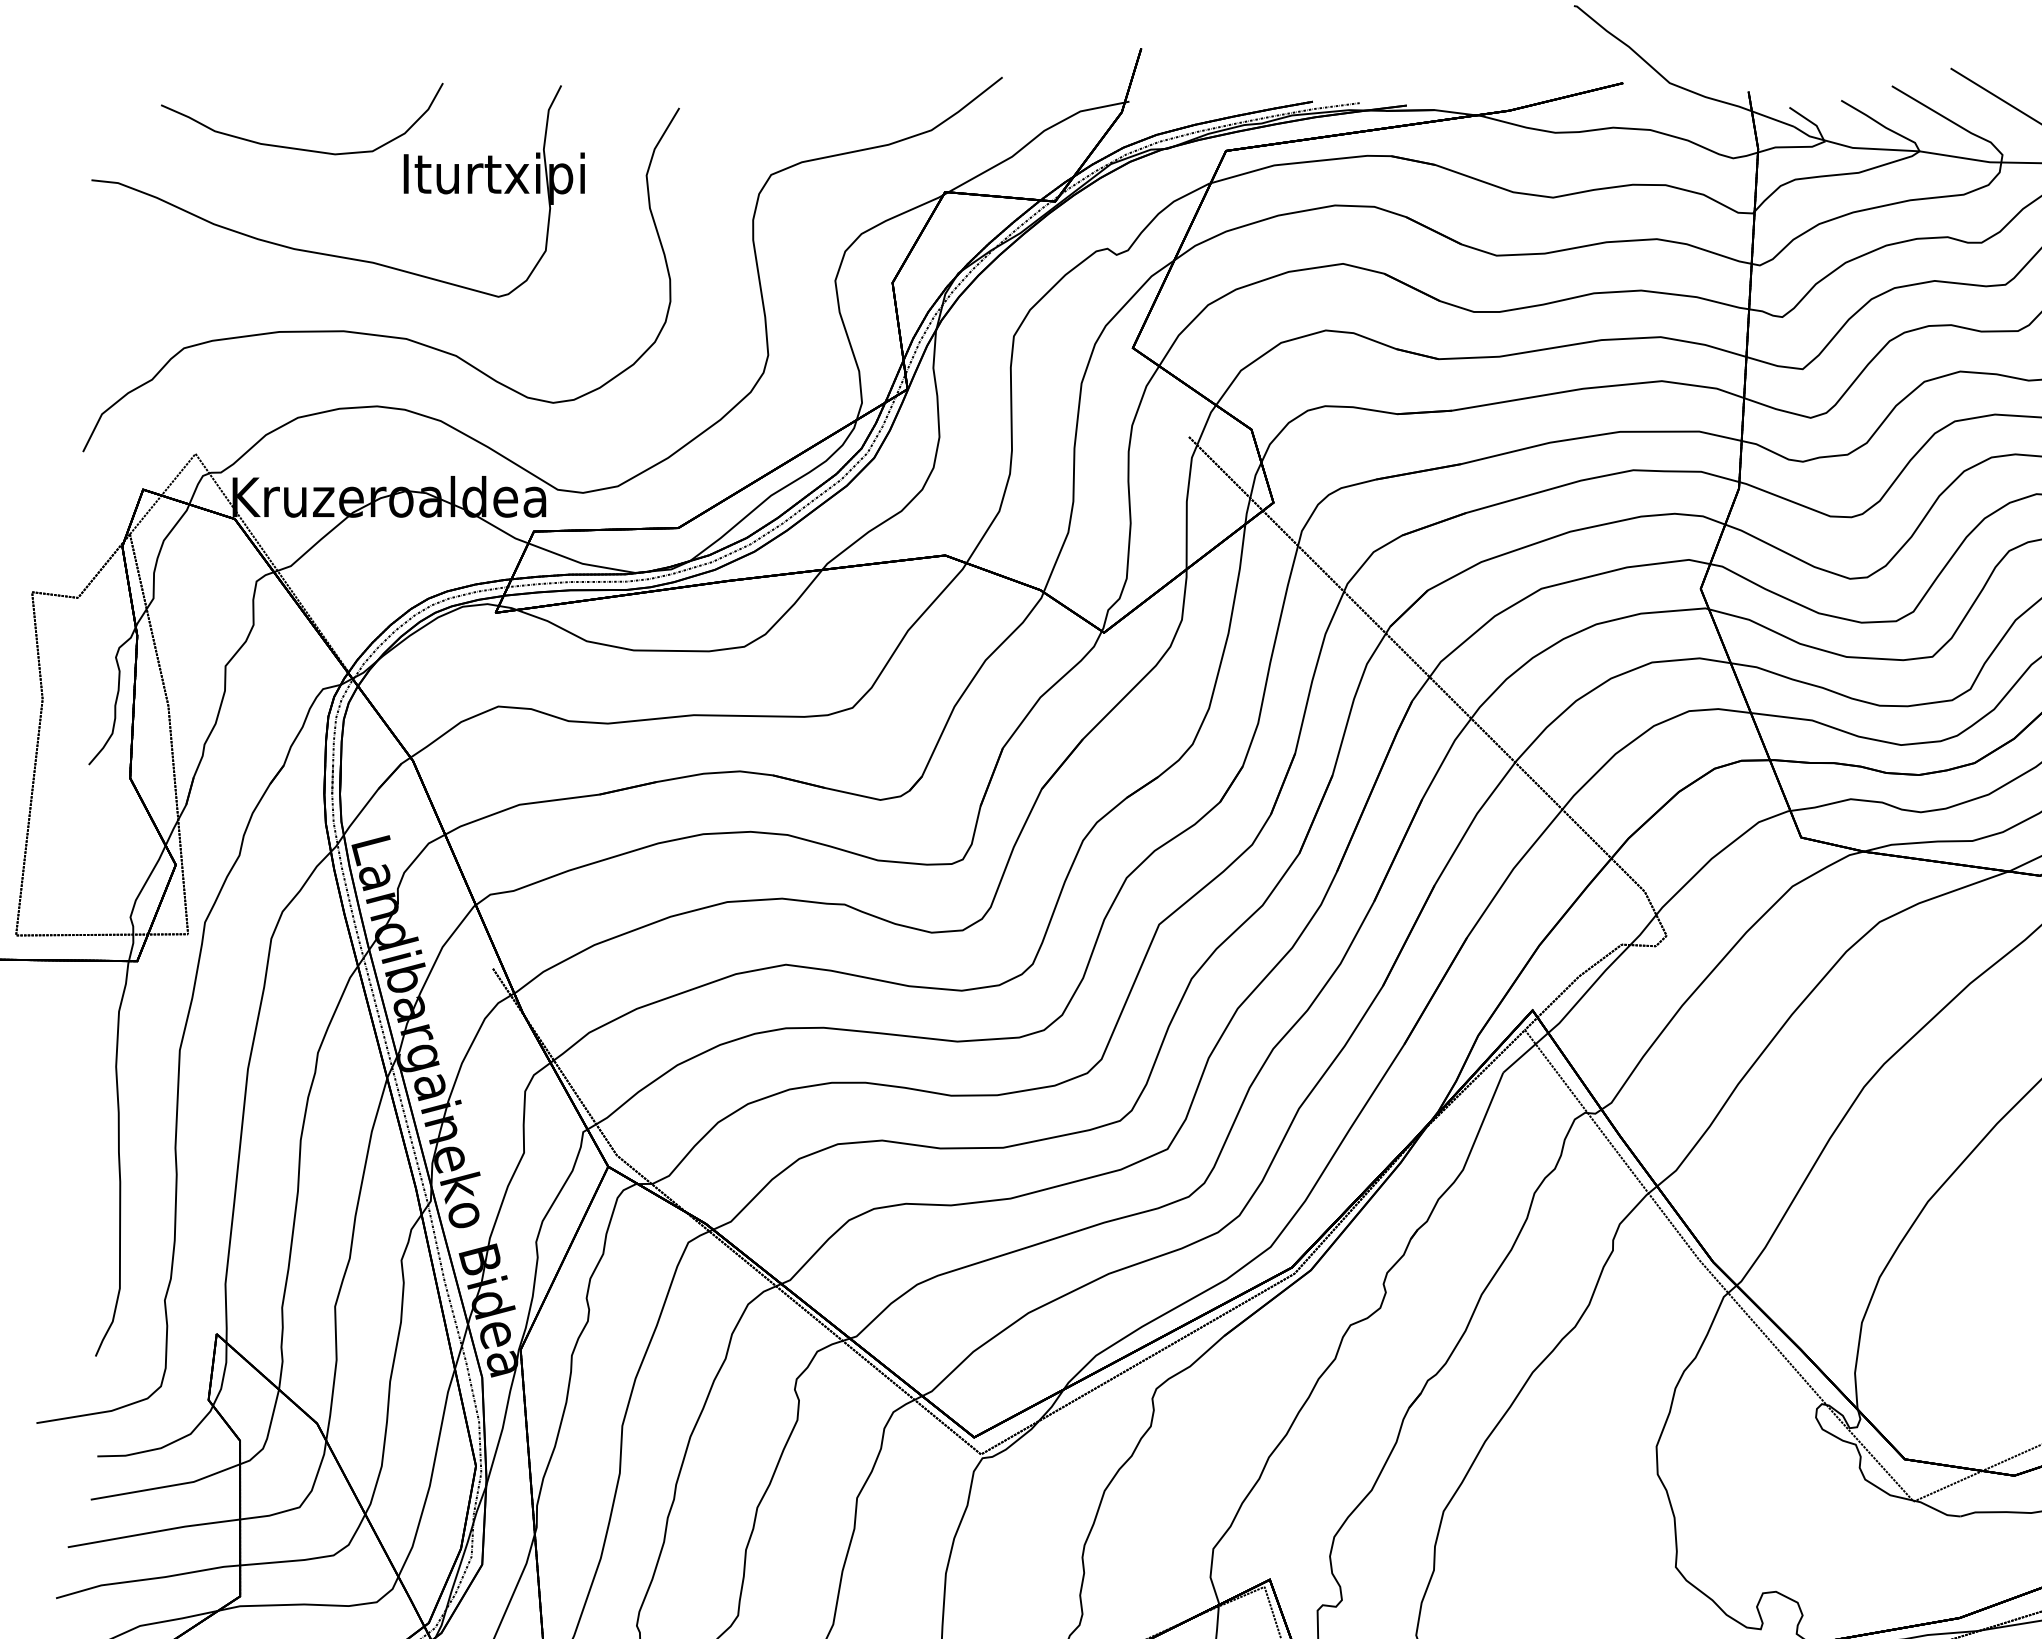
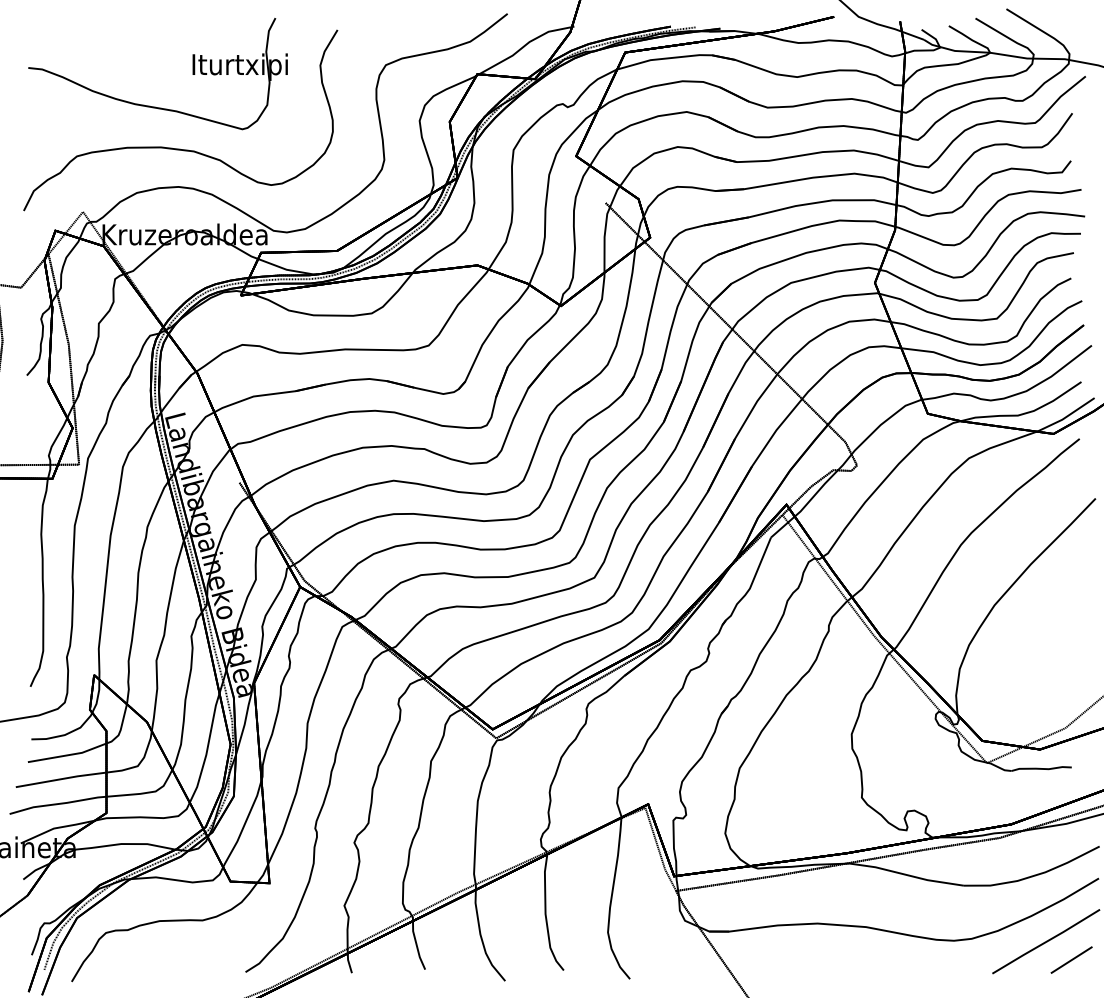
curve: (300, 147) -> (138, 50), removed

